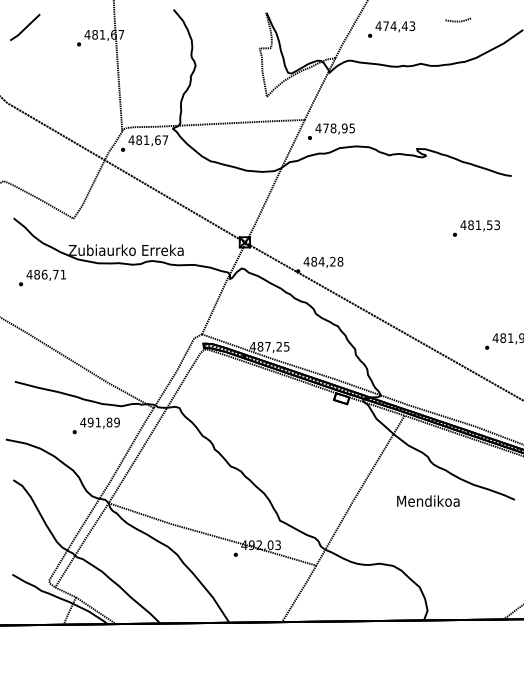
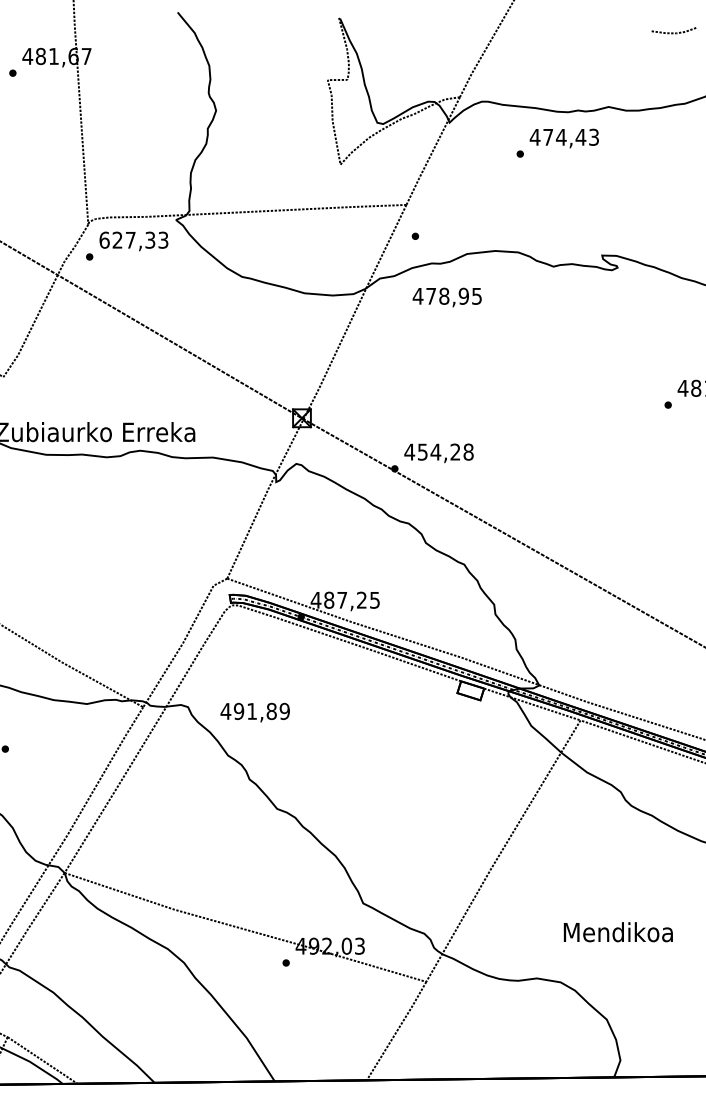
text: (391, 29) -> (557, 143), moved
text: (334, 128) -> (445, 296), moved
text: (148, 140) -> (133, 240), 481,67 -> 627,33
text: (314, 261) -> (423, 451), 484,28 -> 454,28
text: (99, 422) -> (254, 711), moved
text: (428, 500) -> (618, 931), moved

